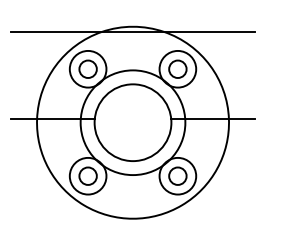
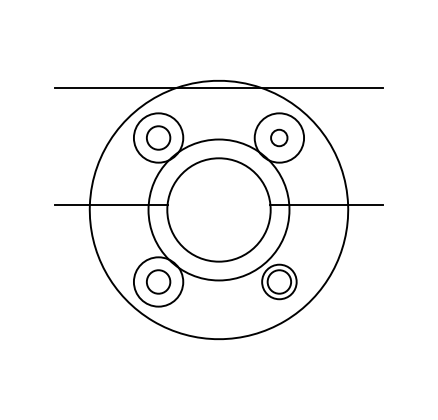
circle: (177, 68) -> (278, 137), size x0.7
circle: (177, 175) -> (279, 281), size x0.7

